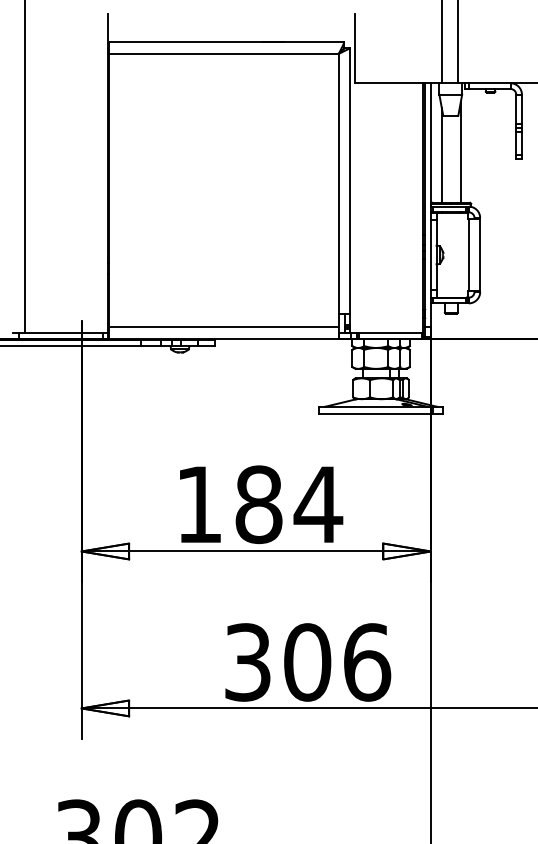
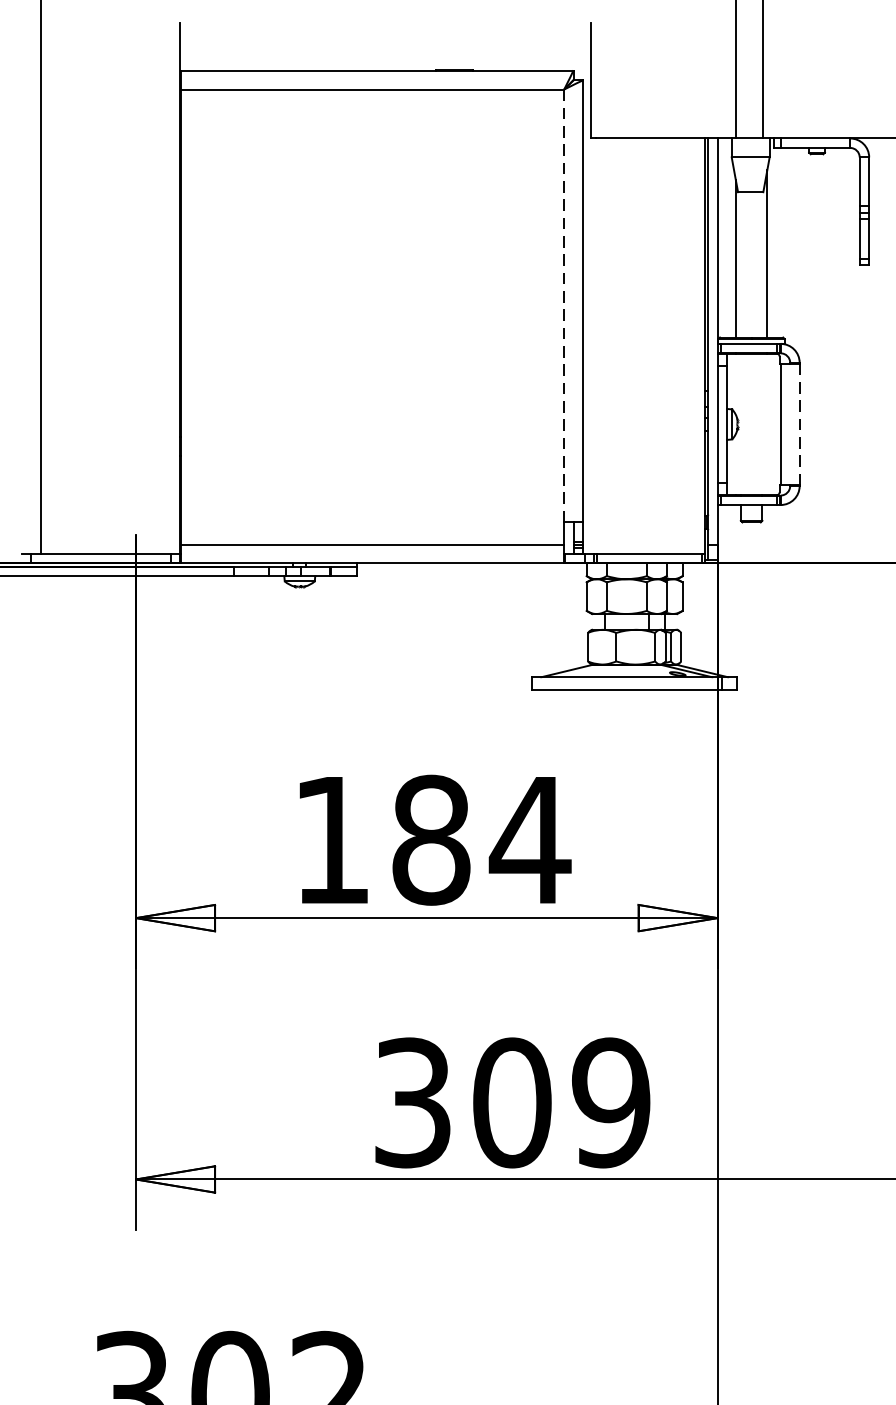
line: (338, 183) -> (563, 305), solid -> dashed
line: (480, 255) -> (800, 425), solid -> dashed
text: (367, 662) -> (612, 1102), 306 -> 309

